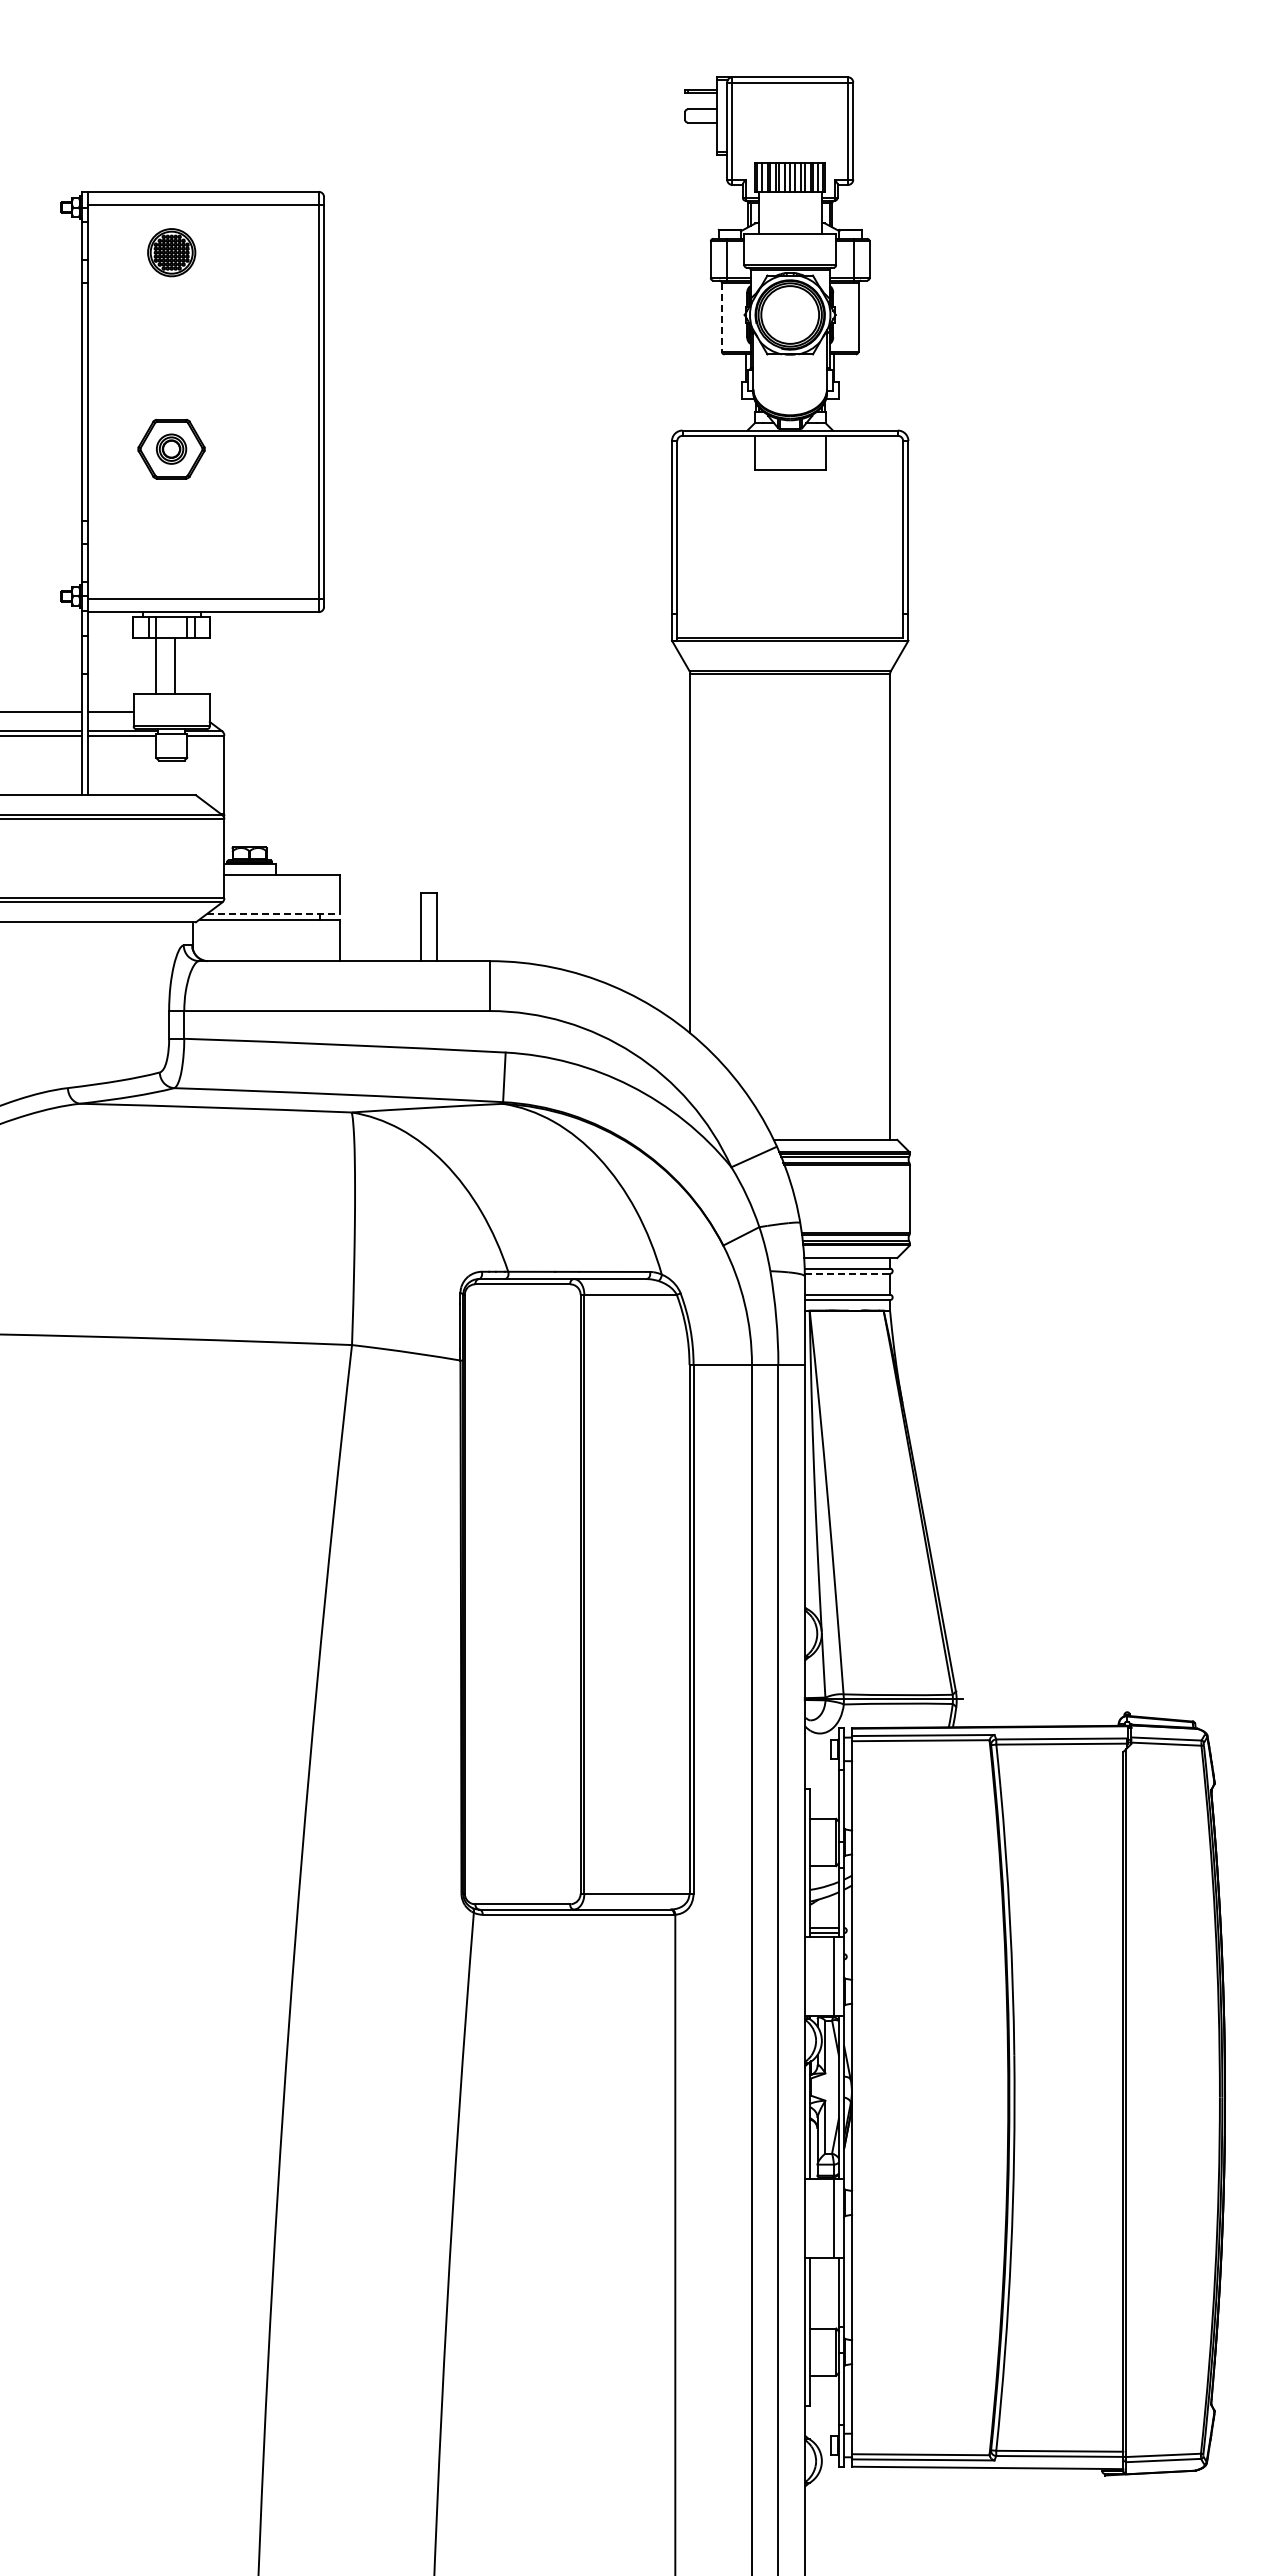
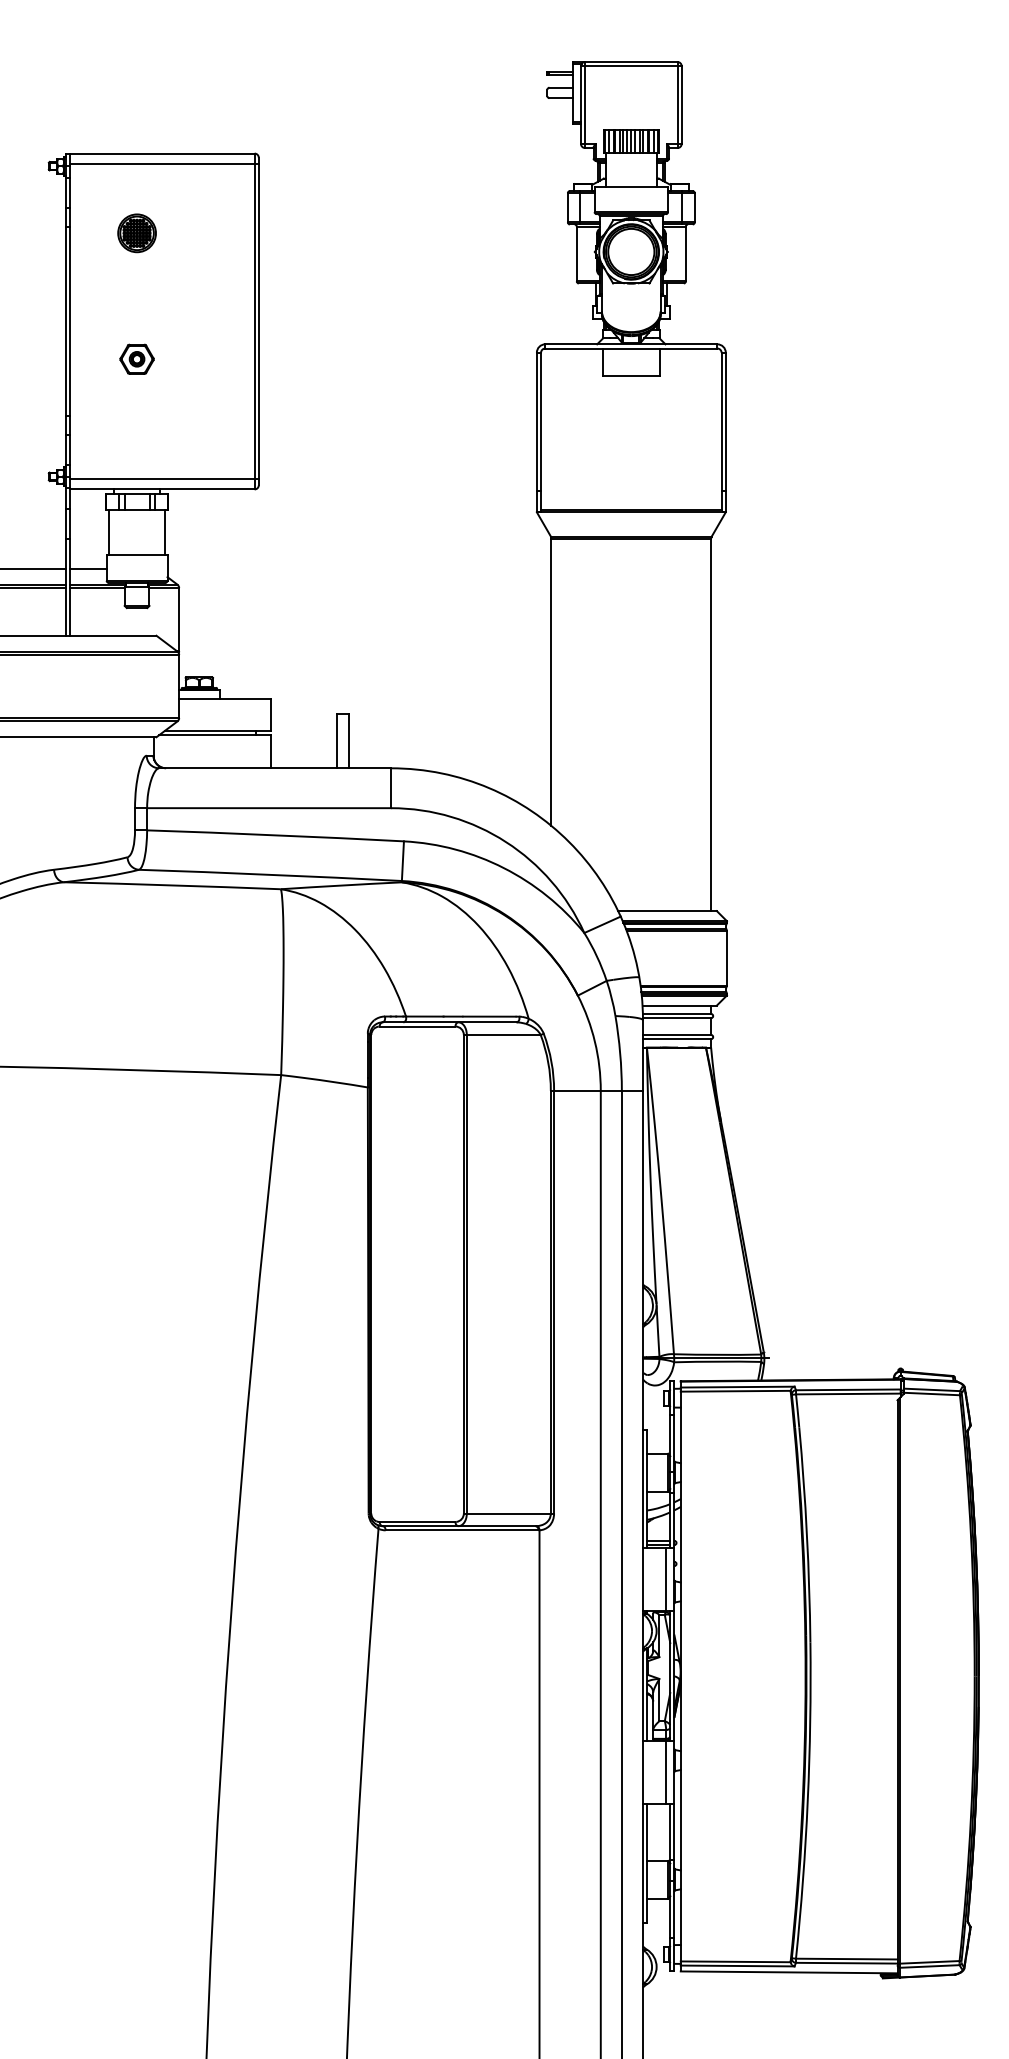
part: (171, 252) -> (136, 233), moved
line: (721, 318) -> (576, 254), dashed -> solid
part: (171, 449) -> (136, 359), size x0.62
line: (155, 666) -> (164, 532), moved
line: (174, 666) -> (108, 532), moved
line: (273, 914) -> (218, 731), dashed -> solid
line: (847, 1273) -> (677, 1017), dashed -> solid

